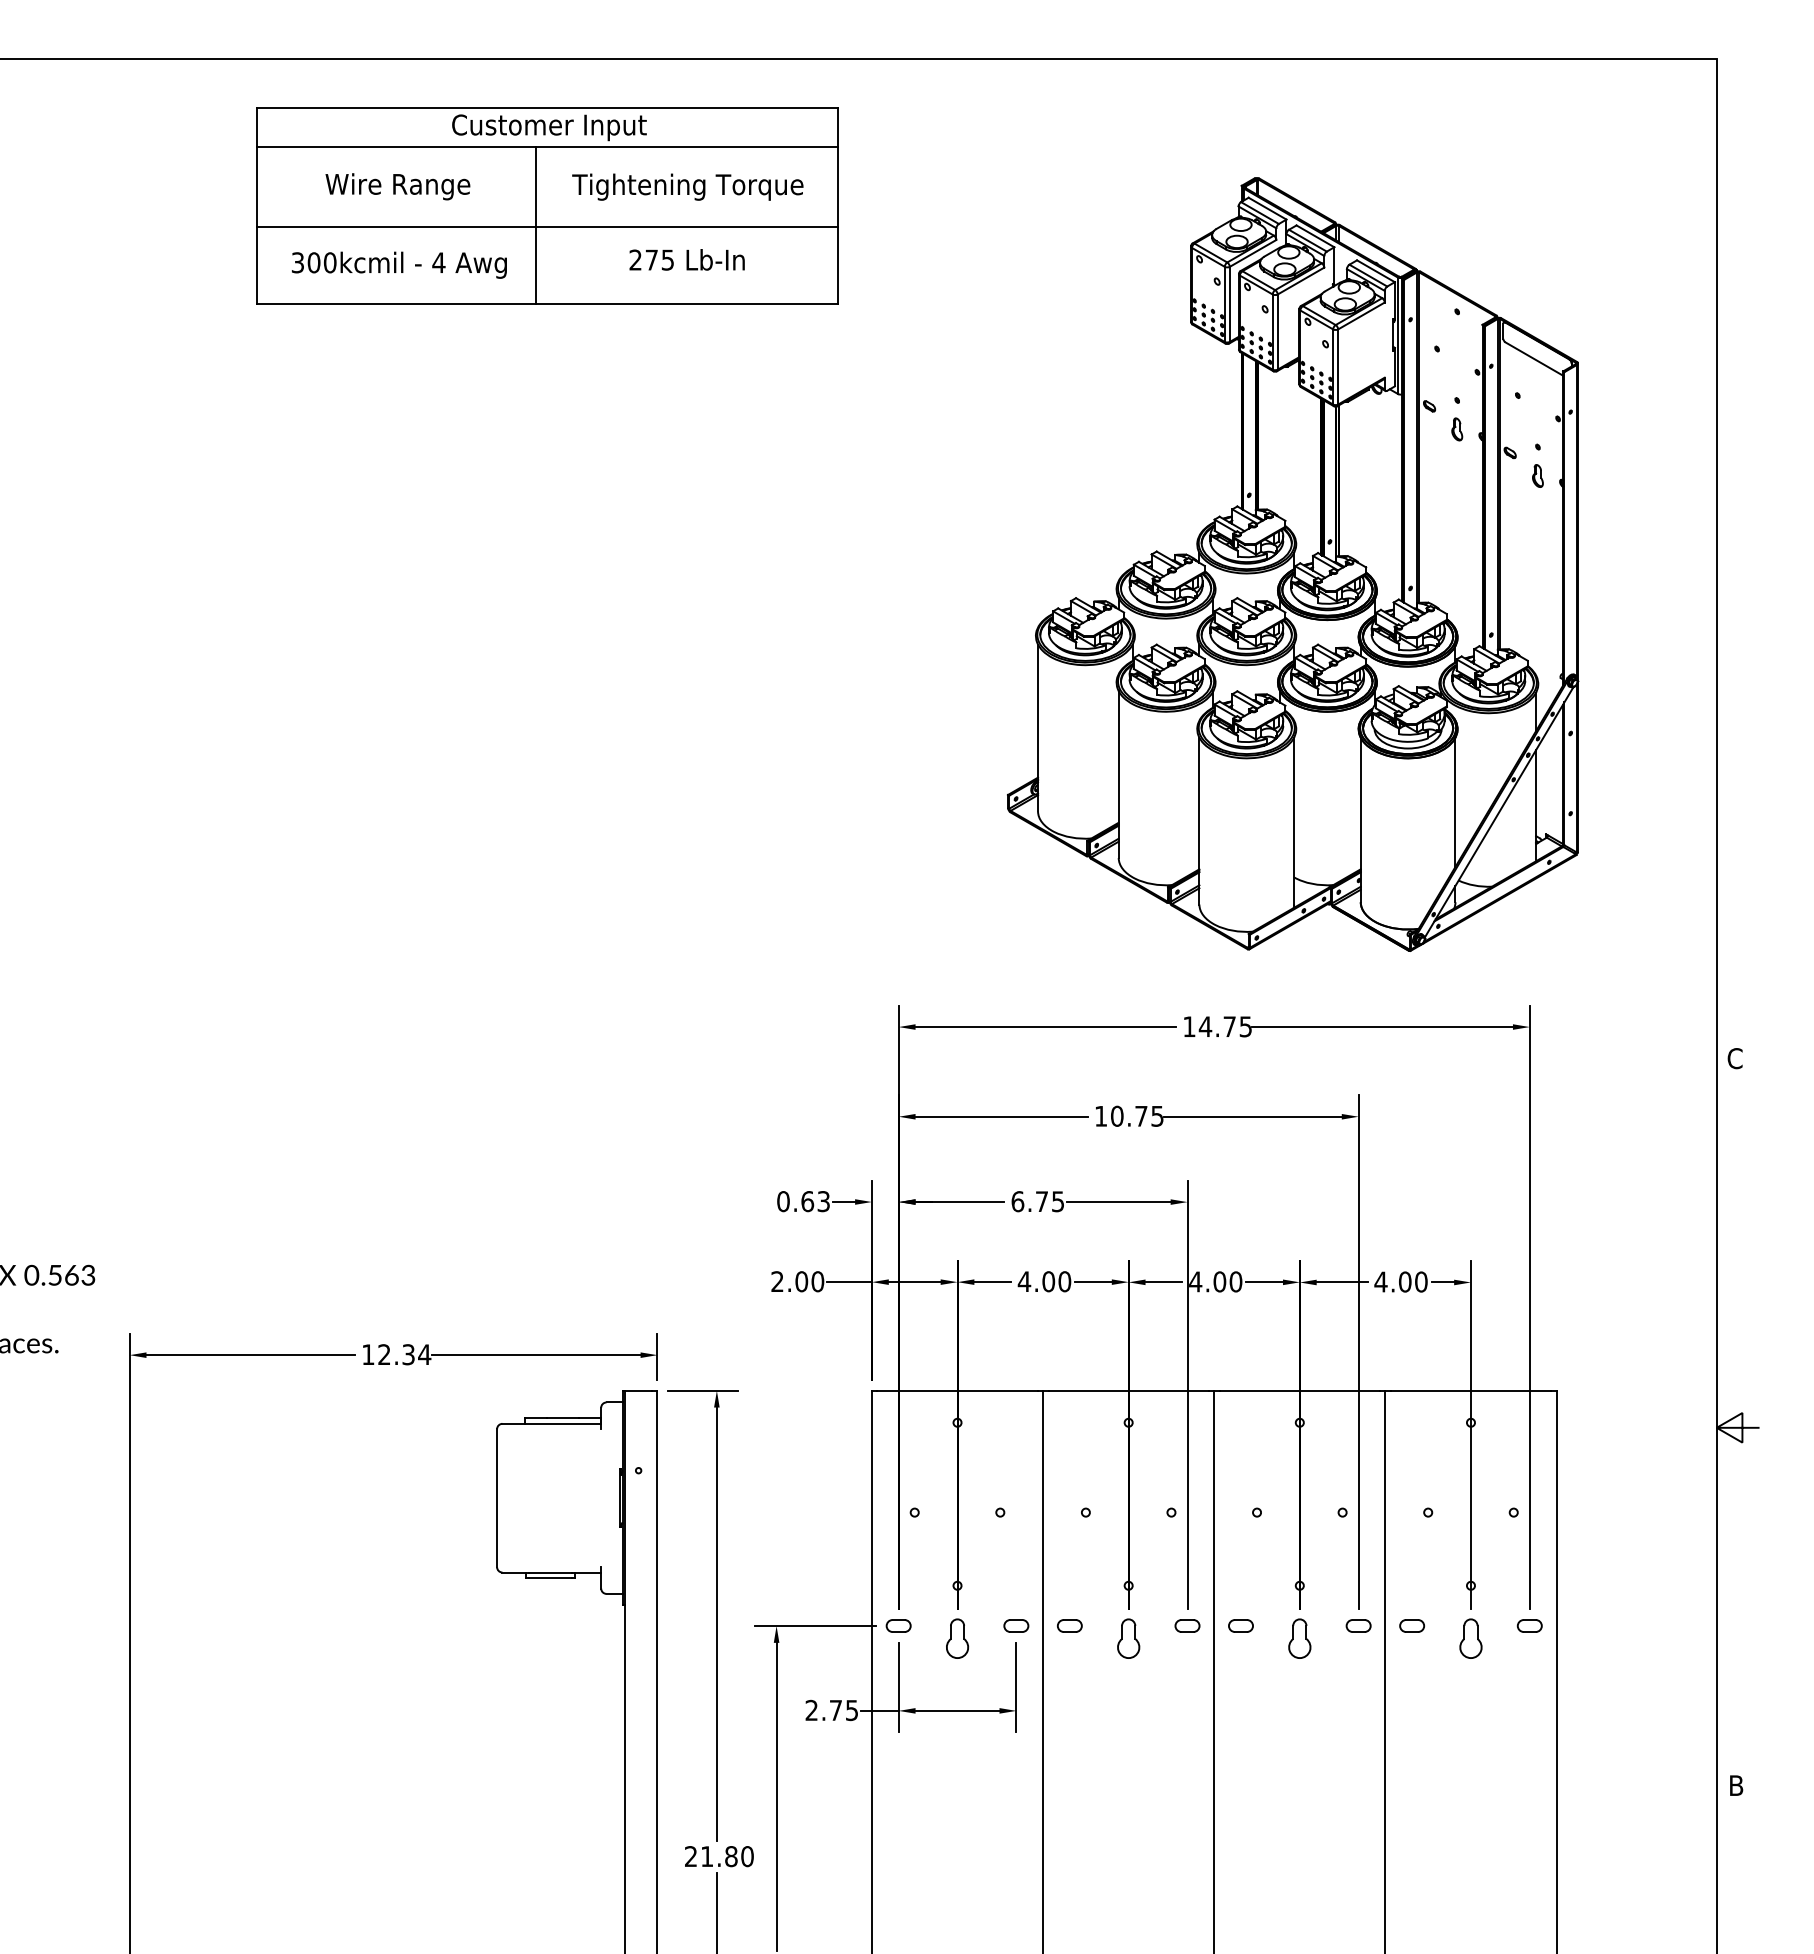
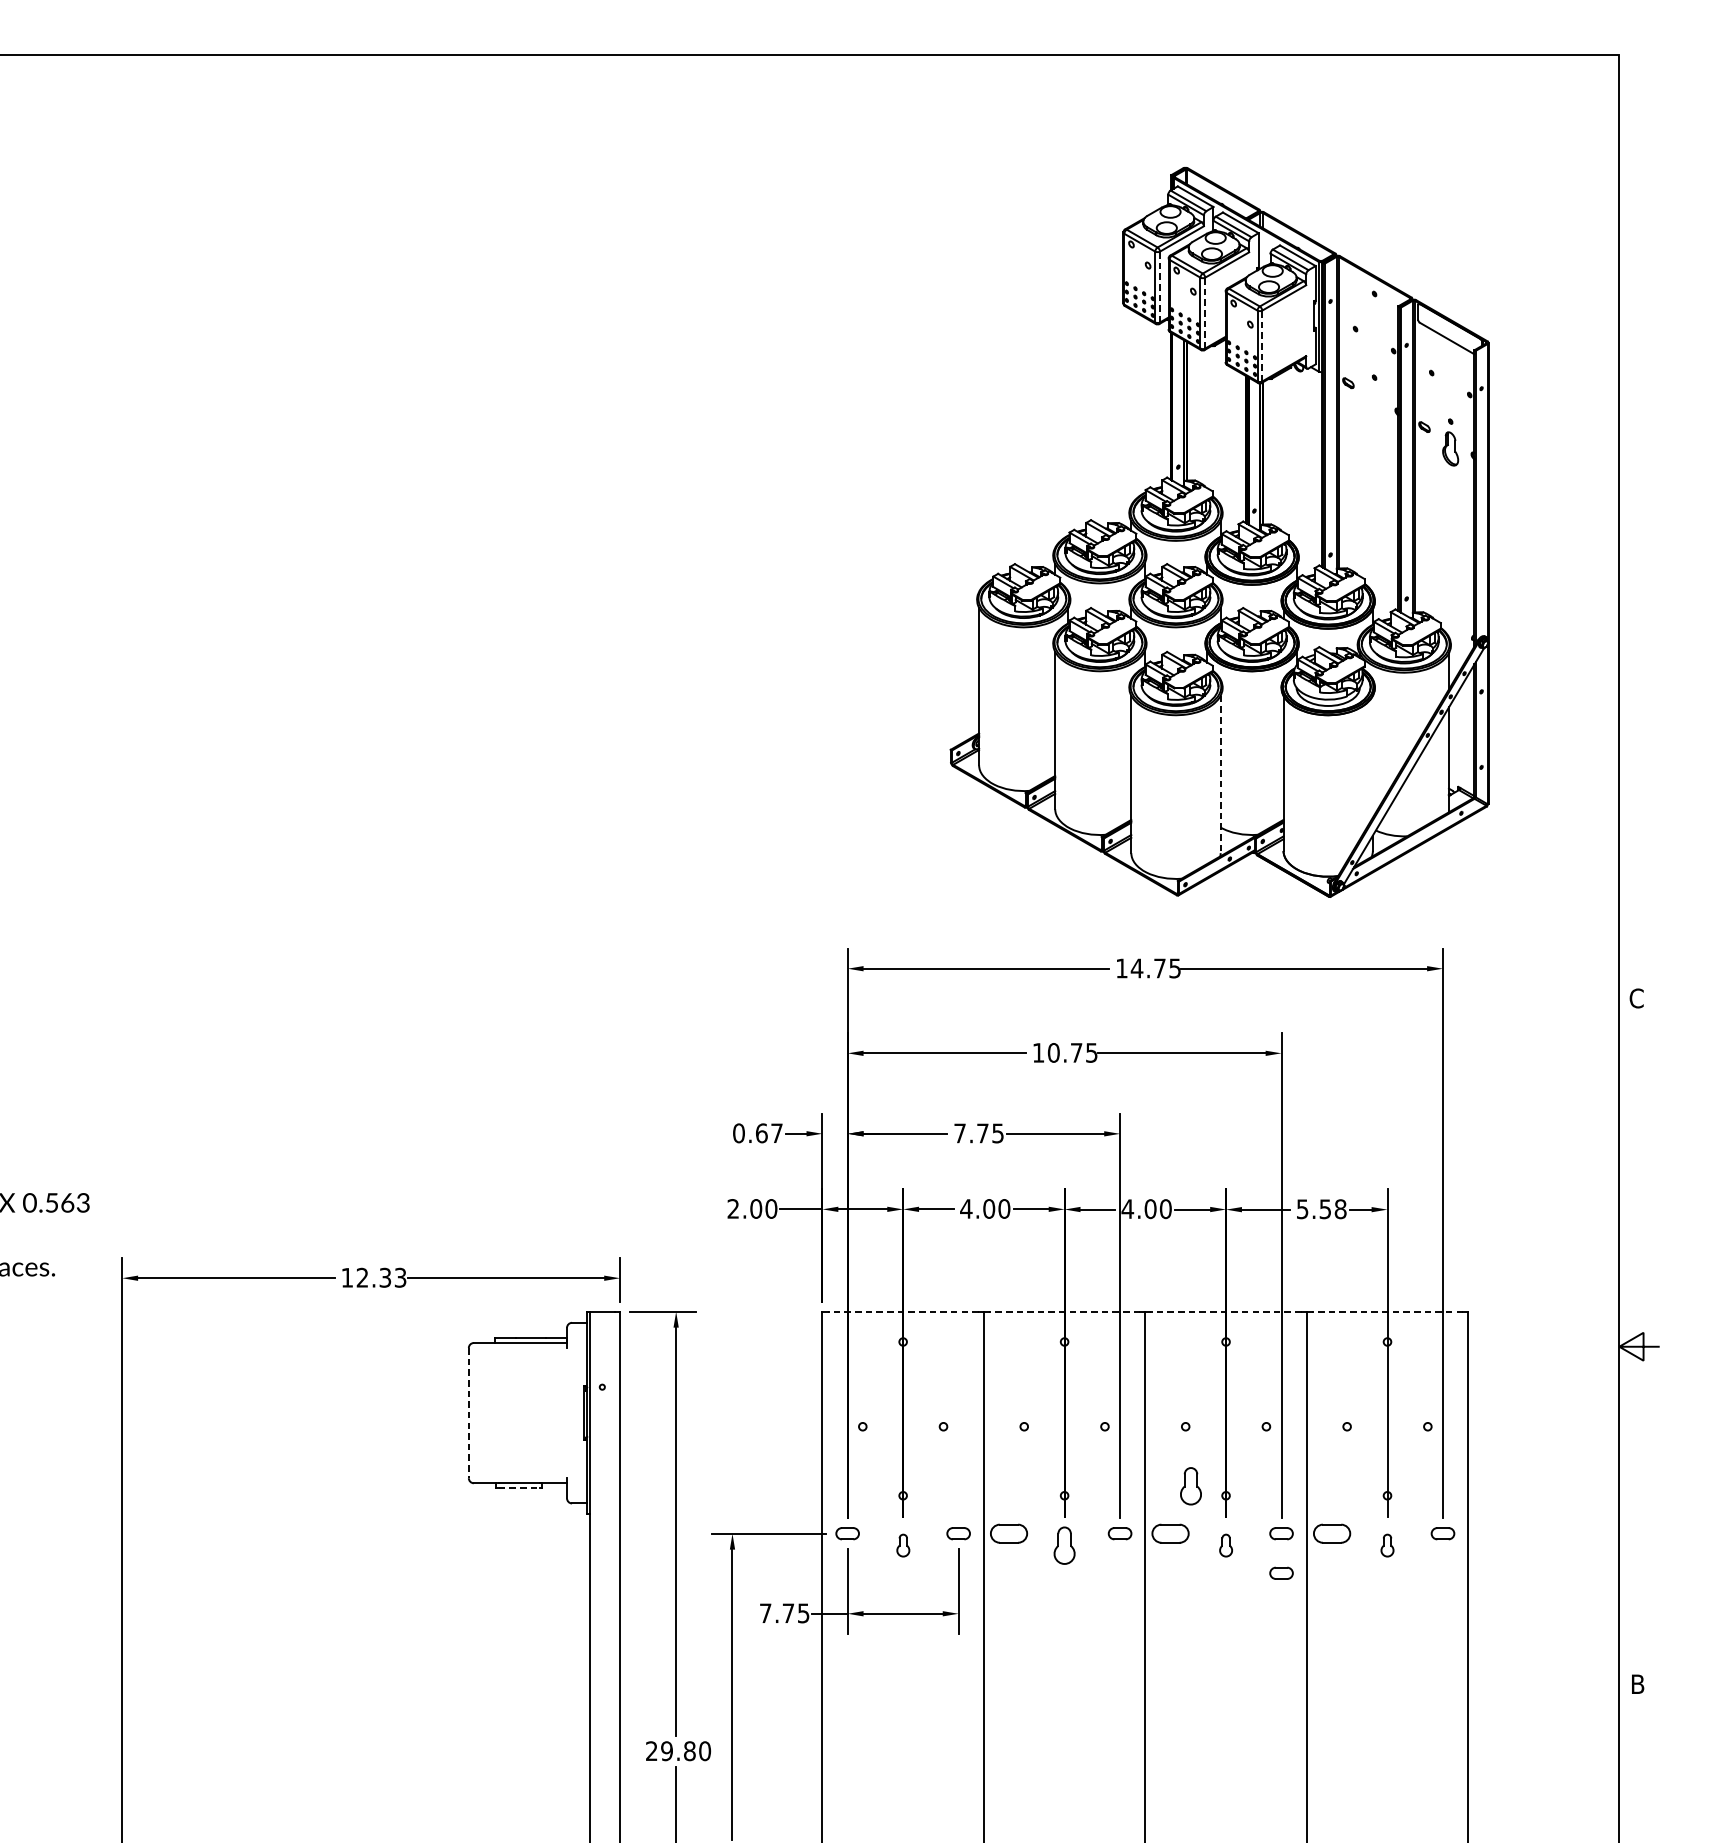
part: (547, 205) -> (516, 193), removed
line: (1229, 304) -> (1159, 287), solid -> dashed
line: (1277, 332) -> (1204, 313), solid -> dashed
line: (1338, 366) -> (1262, 345), solid -> dashed
part: (1457, 429) -> (1374, 405), removed
part: (1537, 475) -> (1450, 448), size x1.6
line: (1455, 801) -> (1372, 755), removed
line: (1294, 821) -> (1221, 774), solid -> dashed
text: (823, 1201) -> (776, 1133), 0.63 -> 0.67
text: (1017, 1201) -> (959, 1133), 6.75 -> 7.75
text: (1400, 1281) -> (1321, 1208), 4.00 -> 5.58
text: (424, 1354) -> (400, 1277), 12.34 -> 12.33
line: (957, 1390) -> (903, 1311), solid -> dashed
line: (1128, 1390) -> (1064, 1311), solid -> dashed
line: (1299, 1390) -> (1225, 1311), solid -> dashed
line: (1470, 1390) -> (1387, 1311), solid -> dashed
line: (497, 1498) -> (469, 1413), solid -> dashed
part: (1262, 1575) -> (1190, 1486), added
line: (550, 1577) -> (519, 1487), solid -> dashed
part: (1069, 1625) -> (1008, 1533), size x1.6
part: (1240, 1625) -> (1170, 1533), size x1.6
part: (1411, 1625) -> (1331, 1533), size x1.6
part: (957, 1638) -> (903, 1545), size x0.6
part: (1299, 1638) -> (1225, 1545), size x0.6
part: (1470, 1638) -> (1387, 1545), size x0.6
part: (1358, 1667) -> (1281, 1572), added
text: (811, 1709) -> (765, 1612), 2.75 -> 7.75
text: (706, 1856) -> (666, 1751), 21.80 -> 29.80

